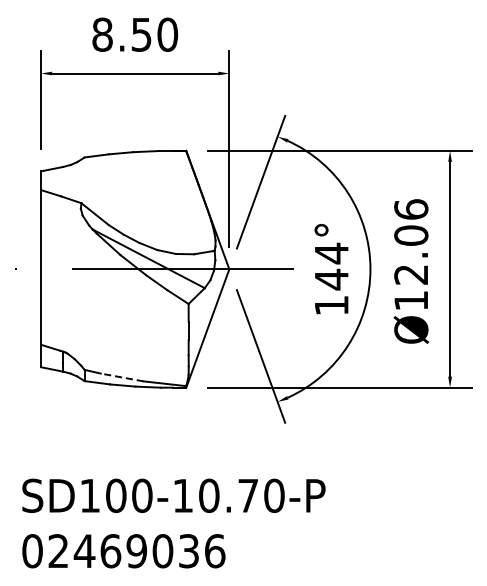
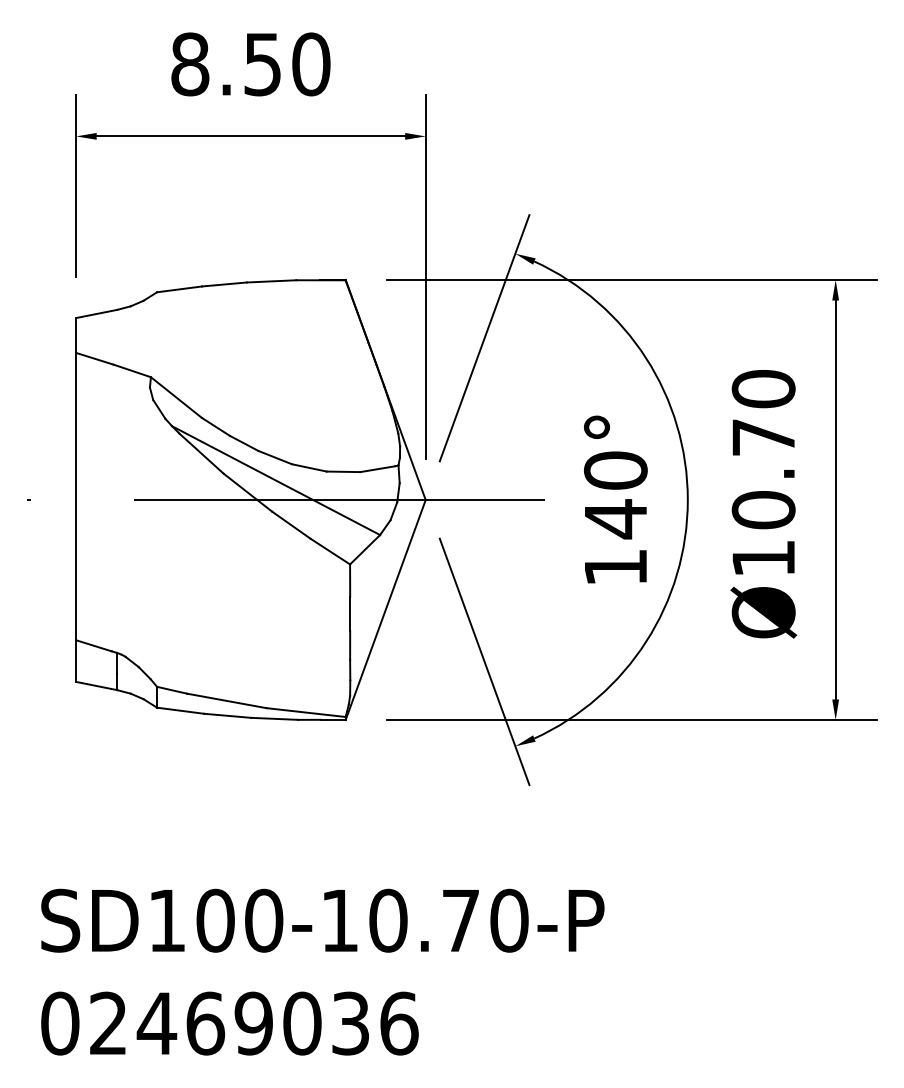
text: (411, 241) -> (764, 448), Ø12.06 -> Ø10.70
text: (331, 253) -> (615, 470), 144° -> 140°
line: (122, 377) -> (227, 700), dashed -> solid

